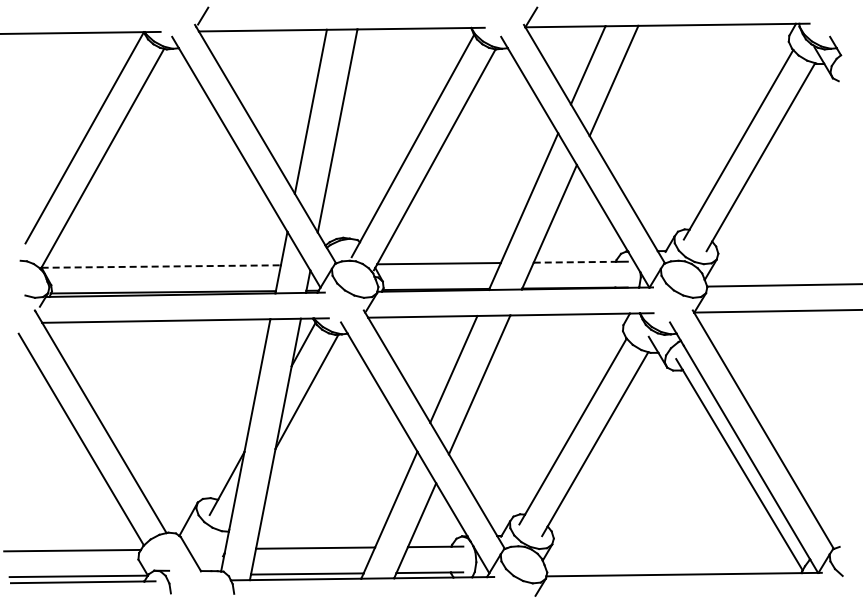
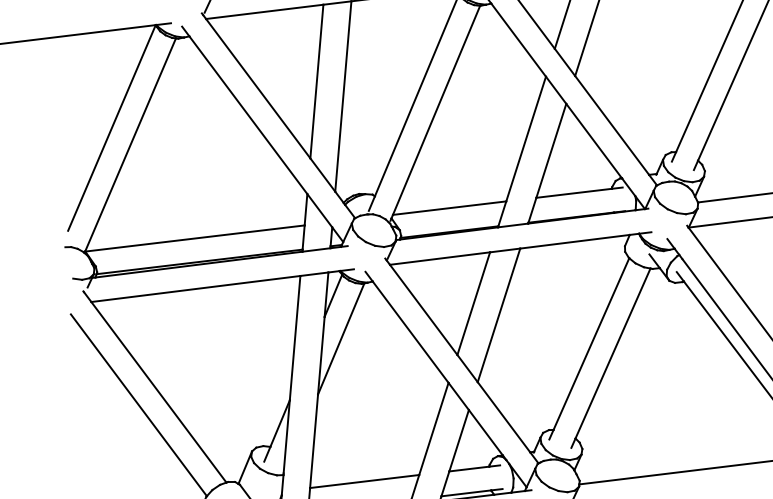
line: (575, 262) -> (574, 193), dashed -> solid
line: (161, 266) -> (195, 238), dashed -> solid

